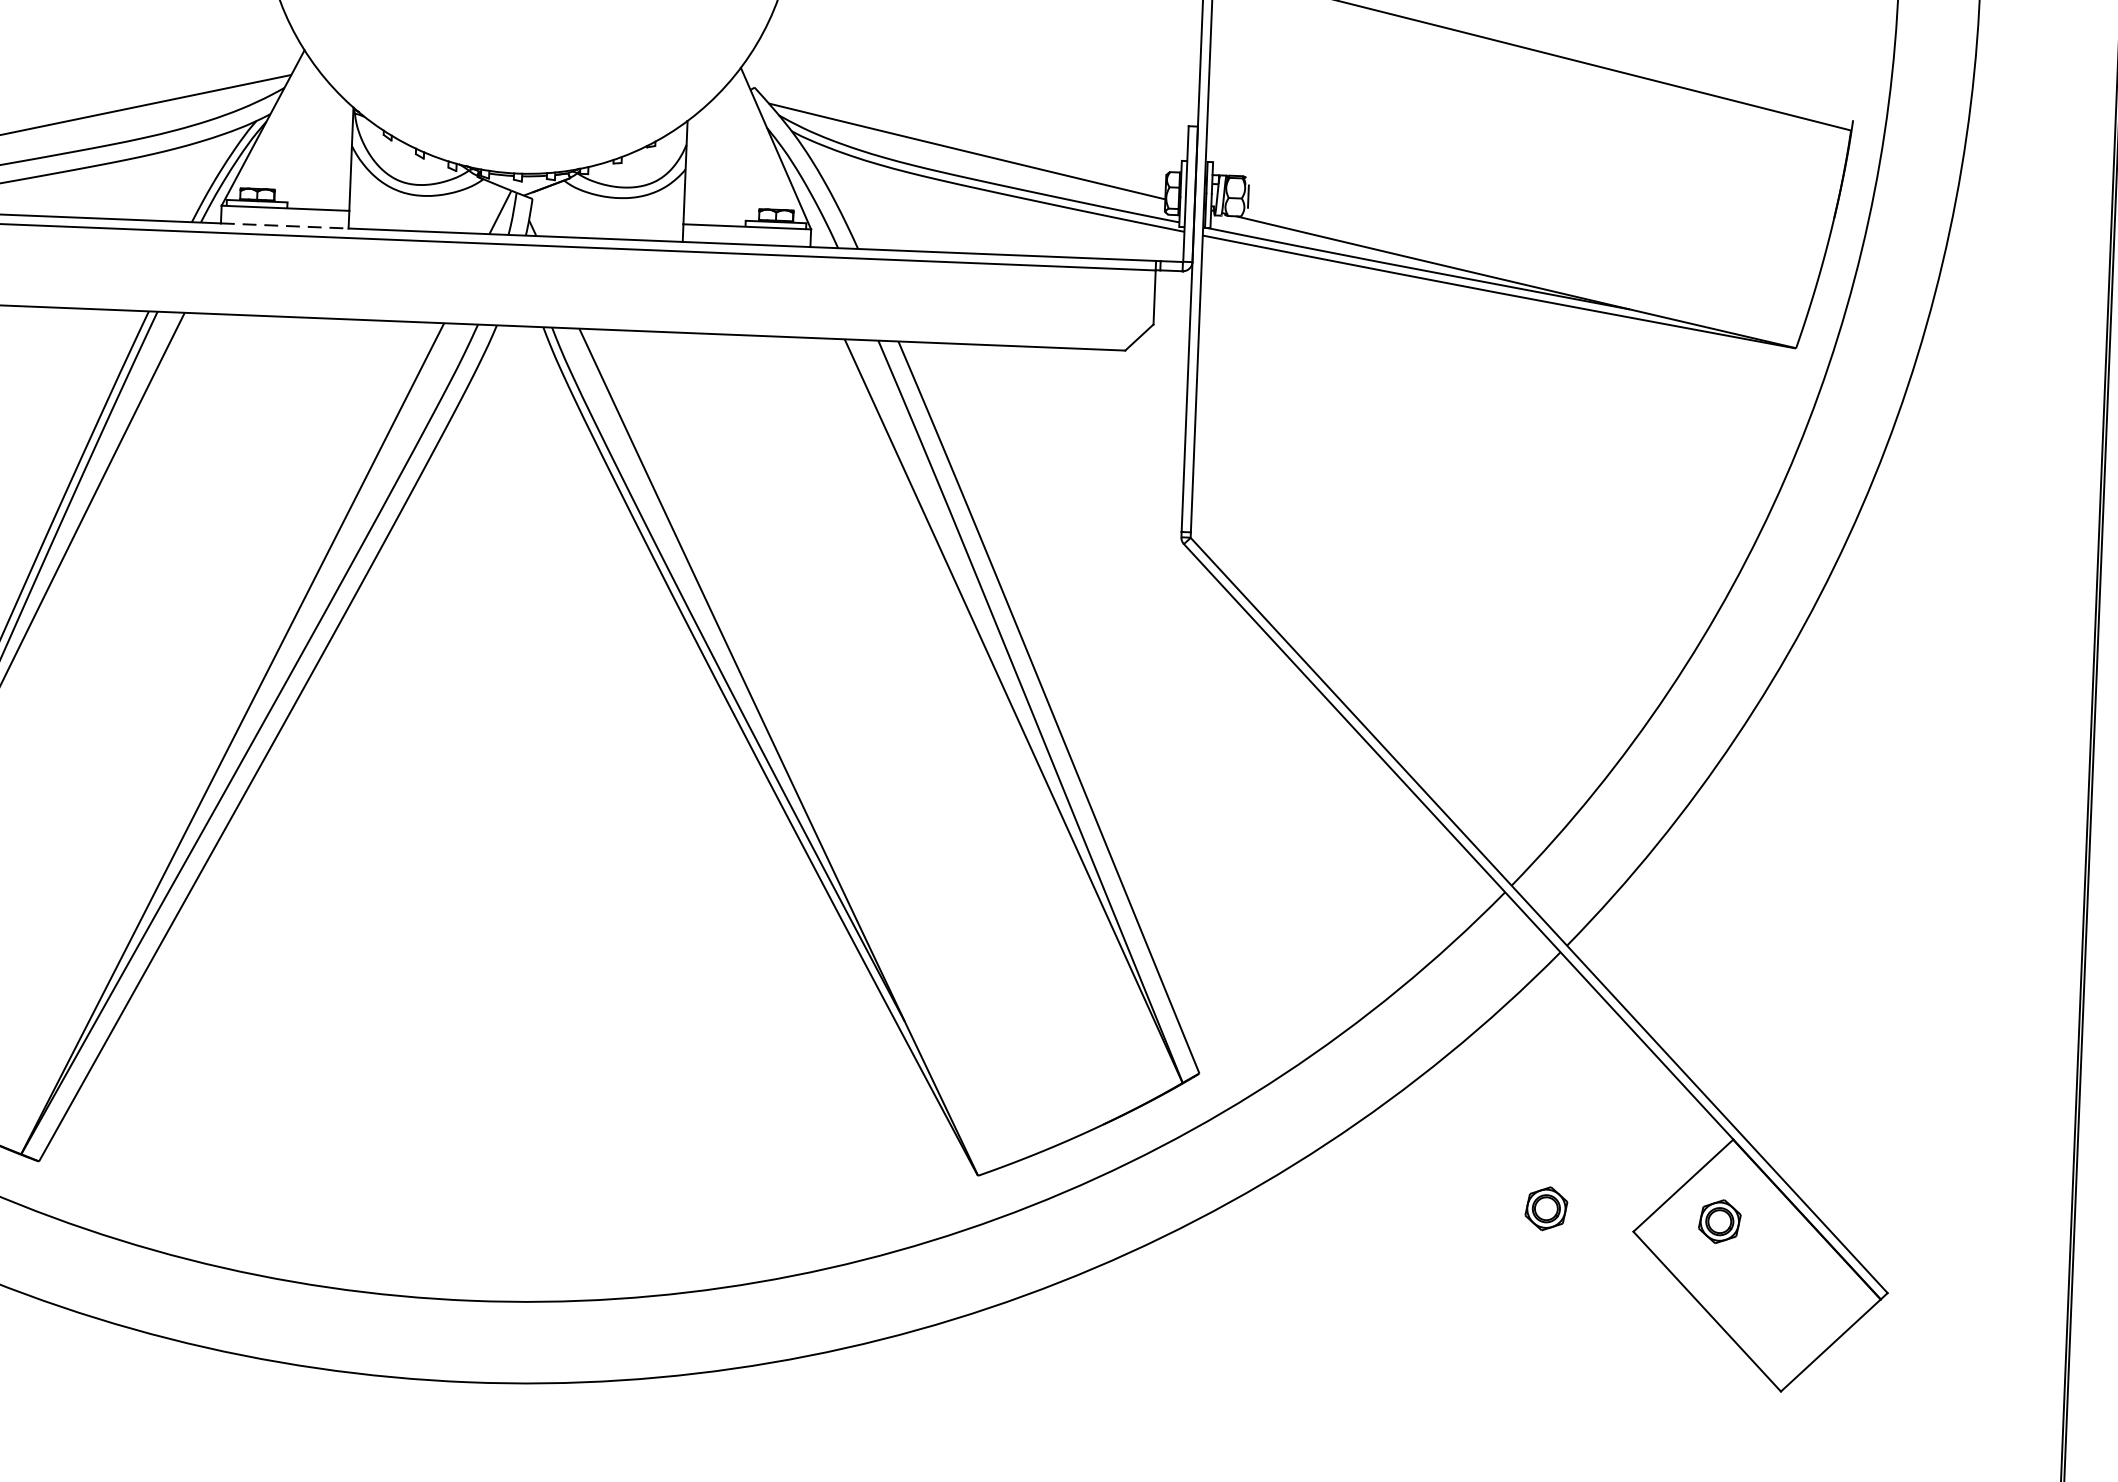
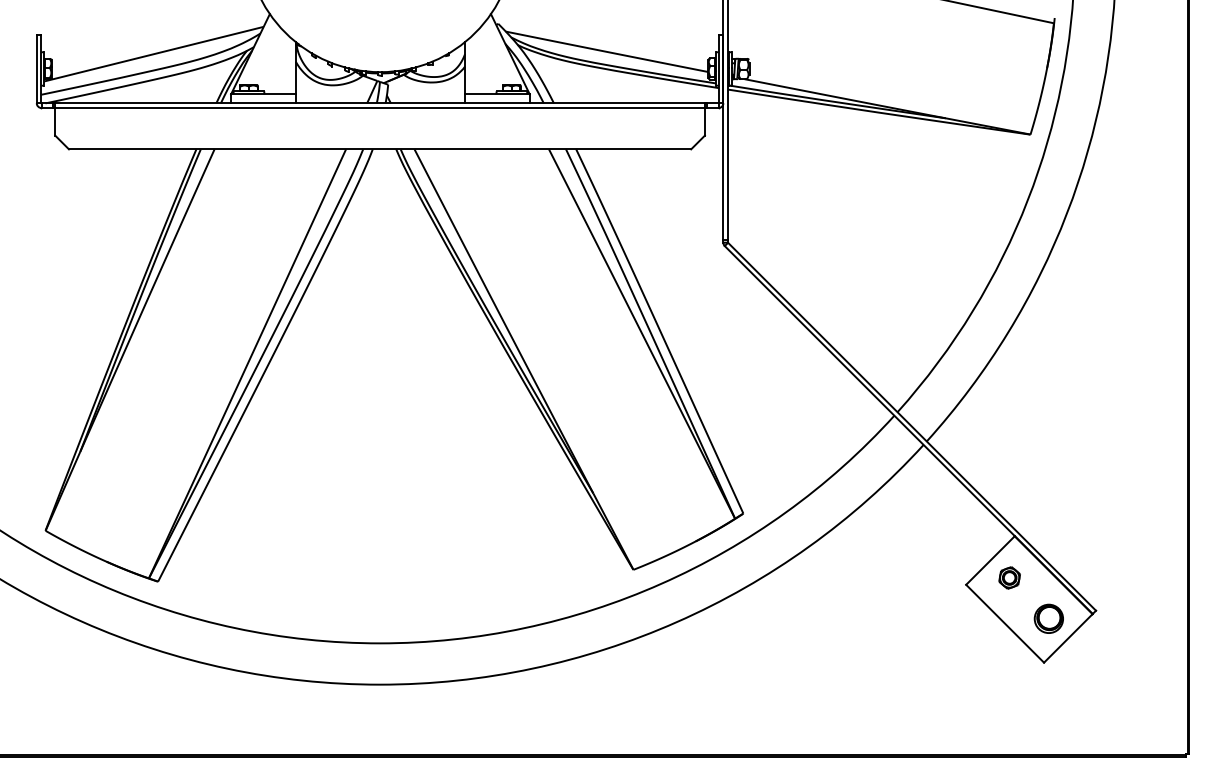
line: (284, 226) -> (263, 103), dashed -> solid
part: (1546, 1207) -> (921, 574), removed
part: (1793, 1304) -> (1048, 618), added

